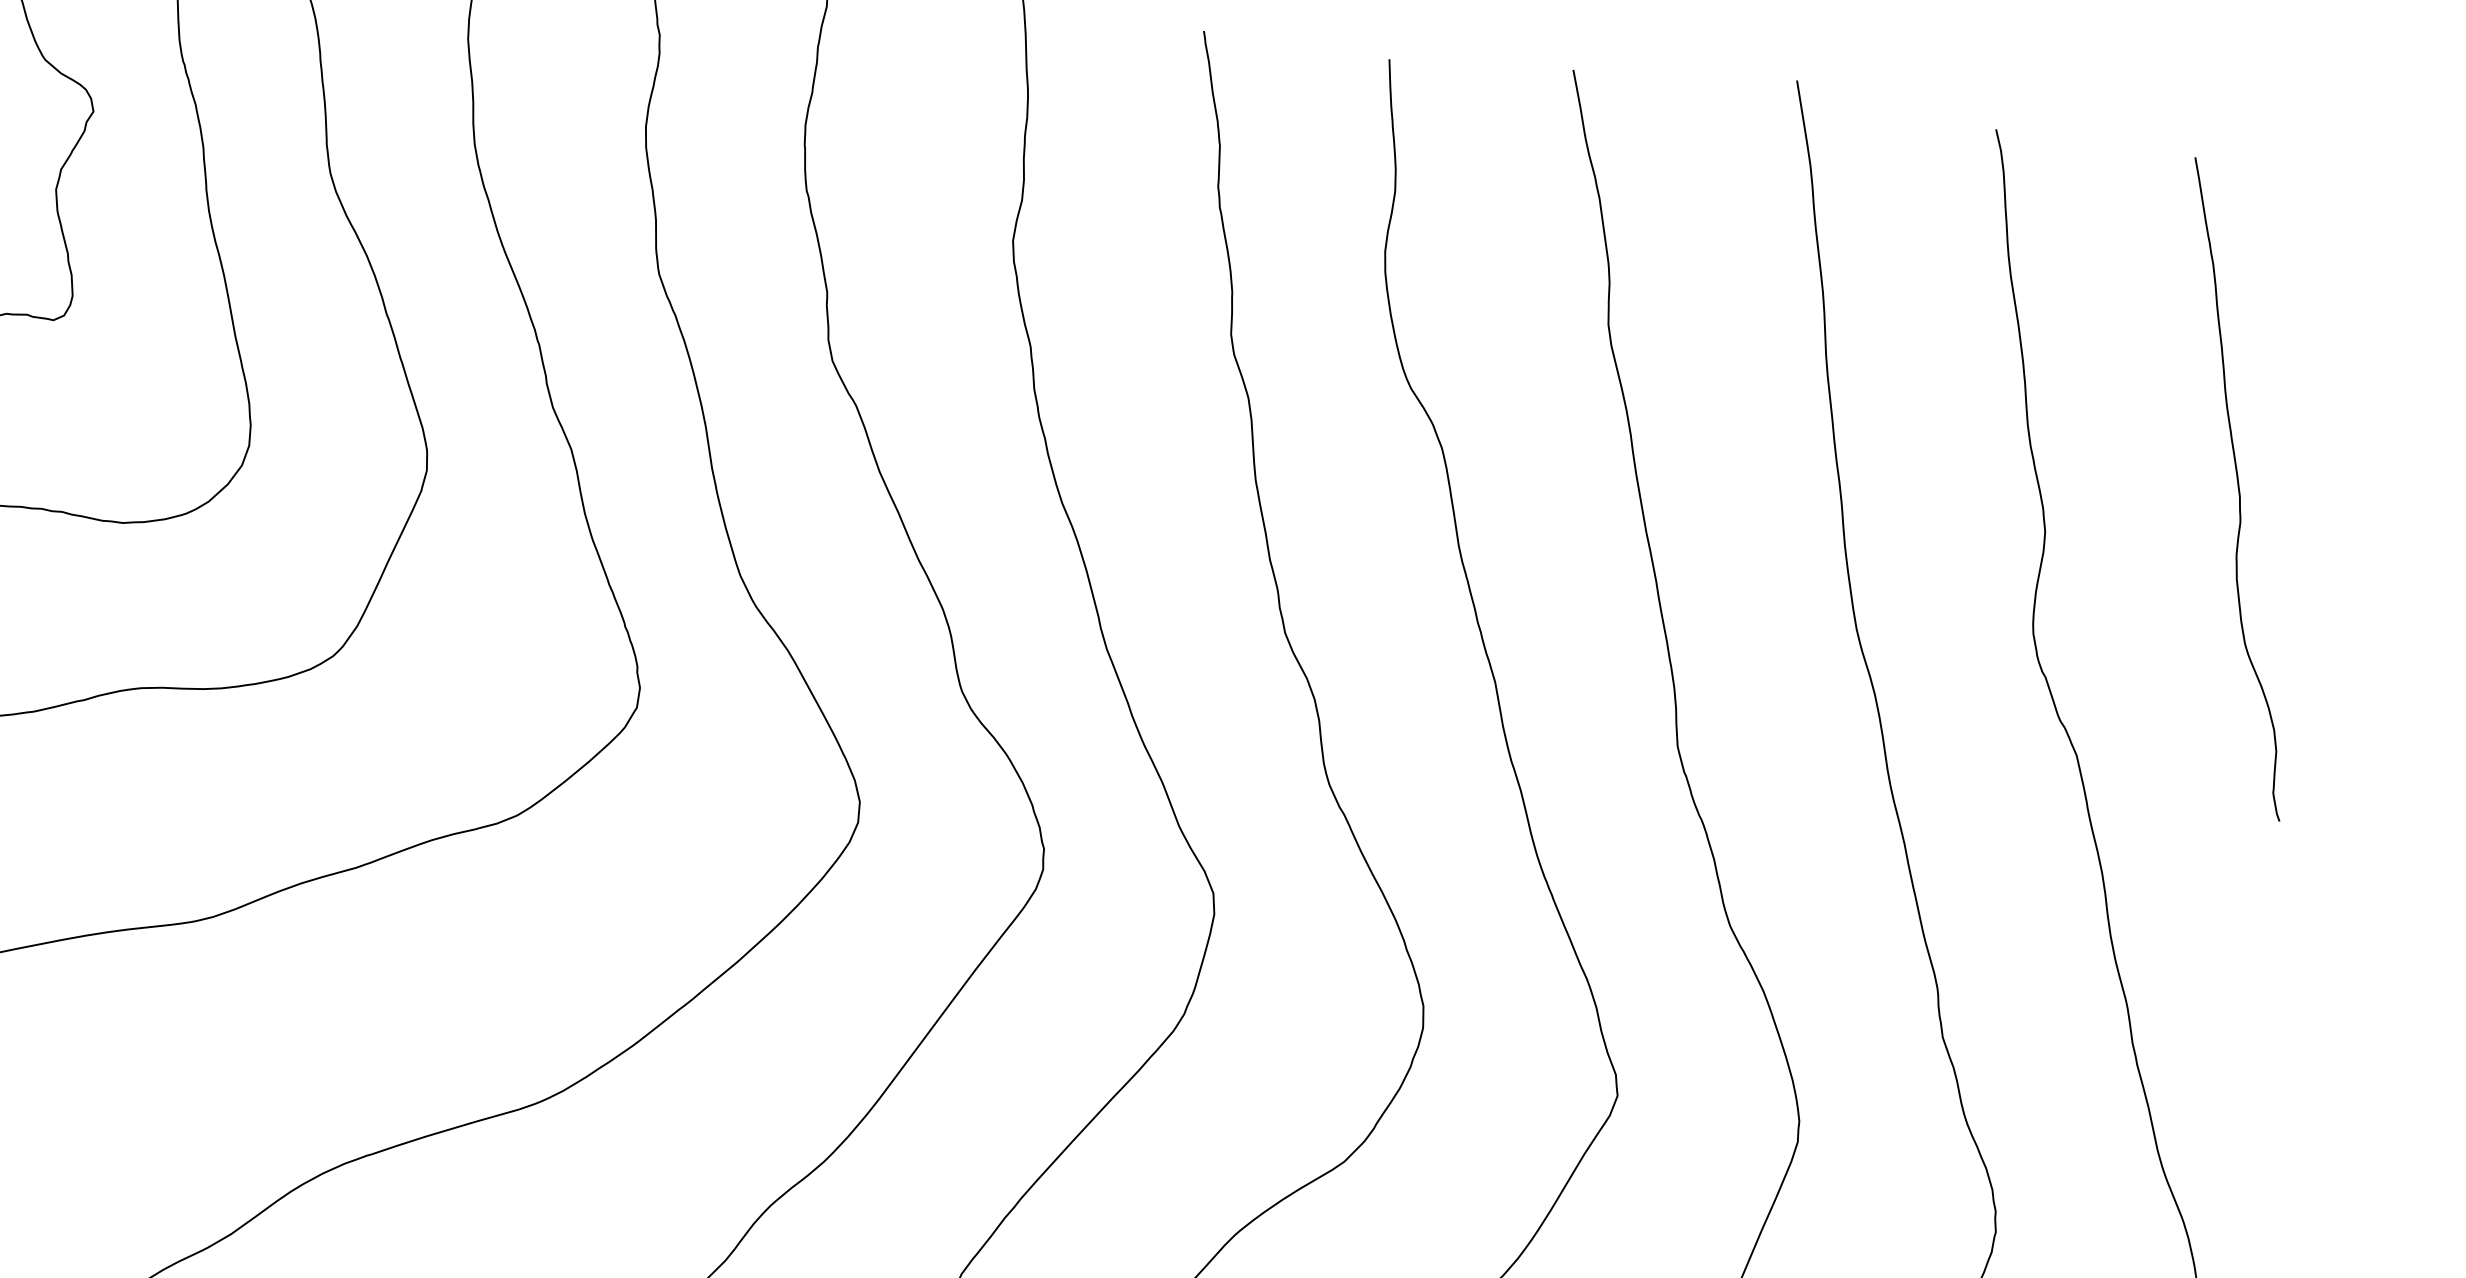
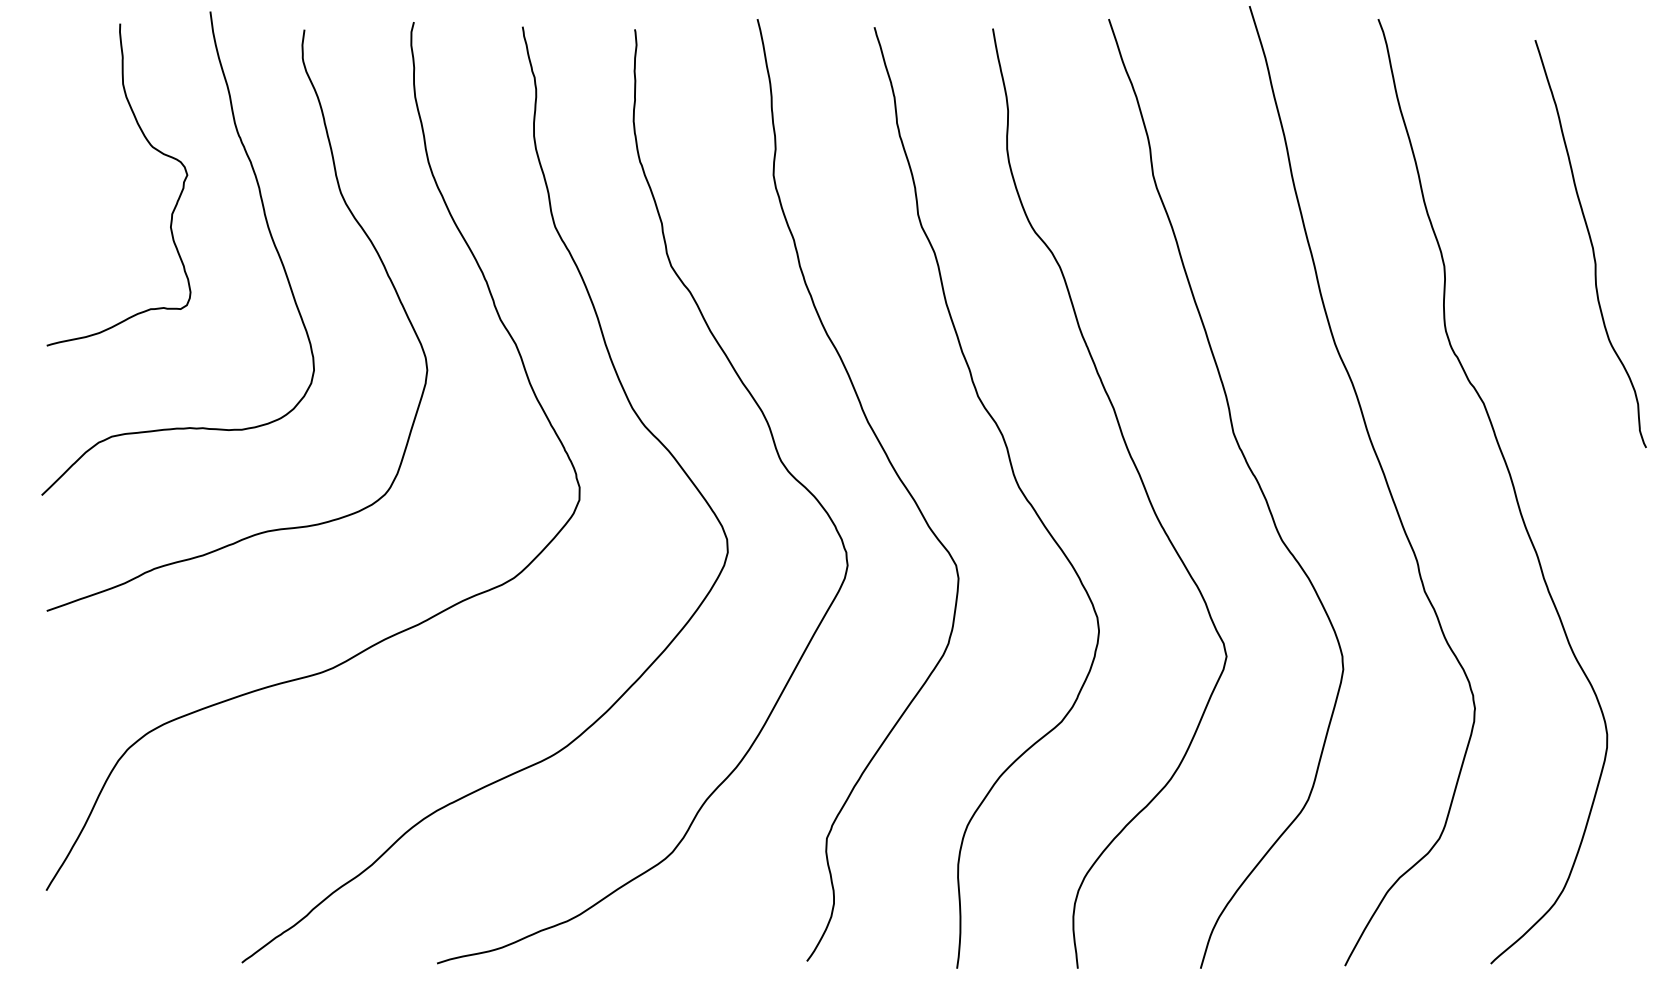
curve: (2237, 488) -> (1590, 243), moved

